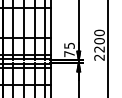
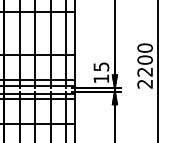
text: (69, 54) -> (101, 79), 75 -> 15

